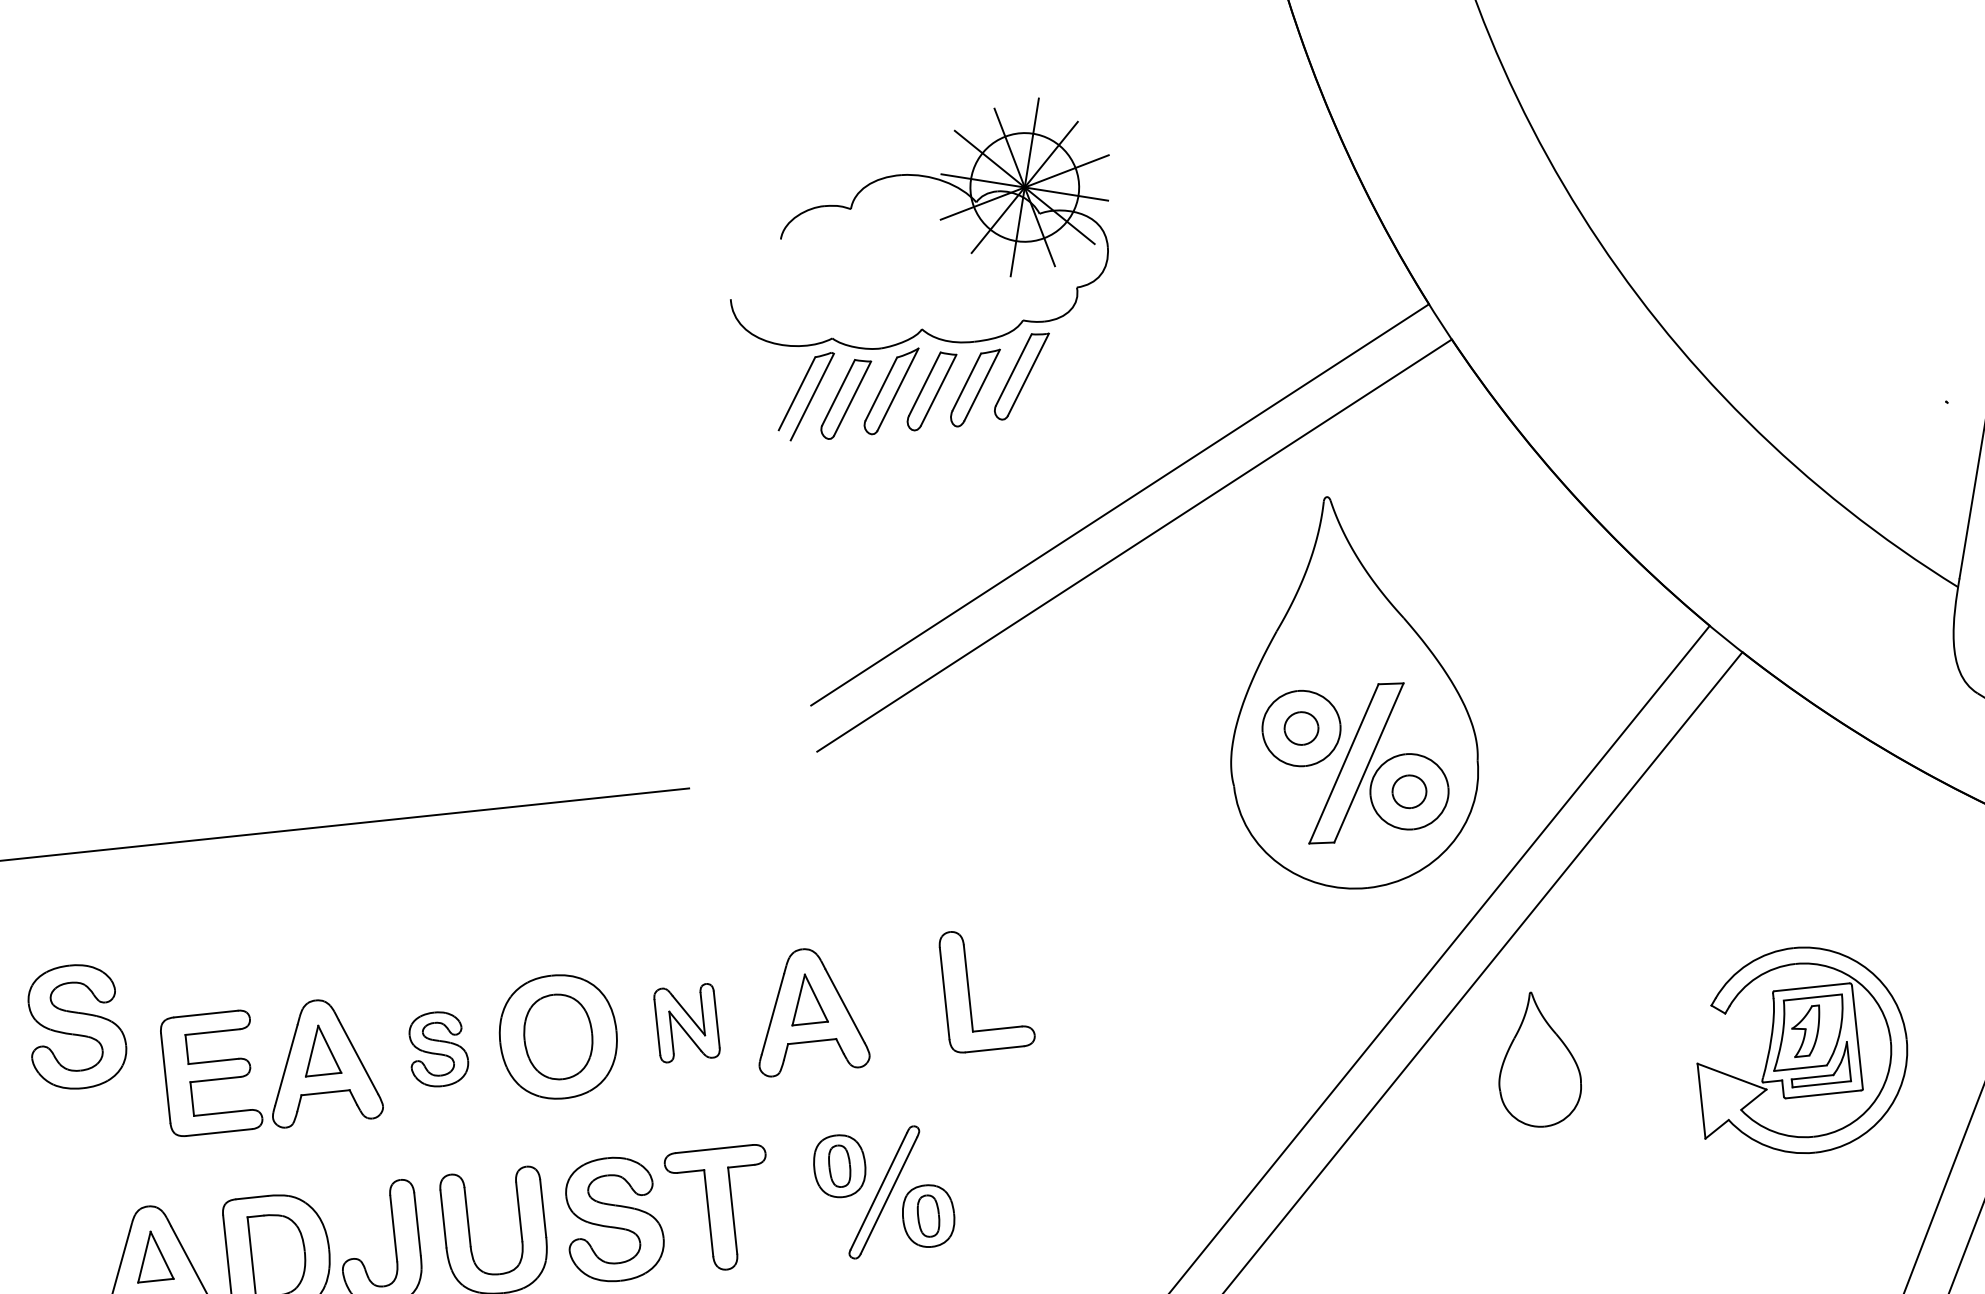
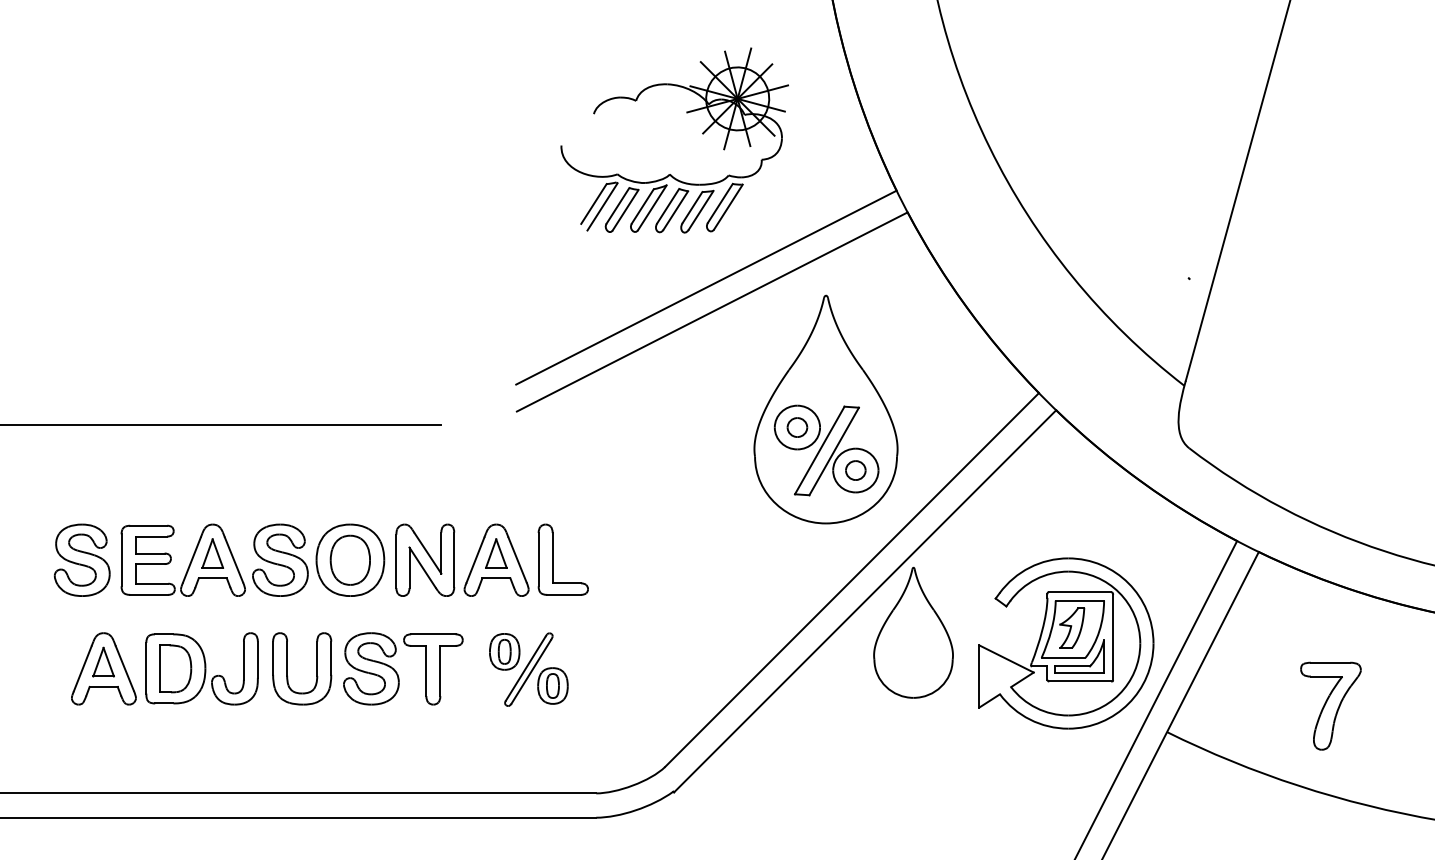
part: (970, 254) -> (702, 134), moved
part: (970, 990) -> (553, 559), moved
part: (687, 1022) -> (425, 559), size x1.67
part: (75, 1025) -> (81, 559), moved
part: (438, 1048) -> (280, 559), size x1.67
part: (1802, 1050) -> (1066, 643), size x1.43
part: (1537, 1059) -> (913, 632), size x1.67

